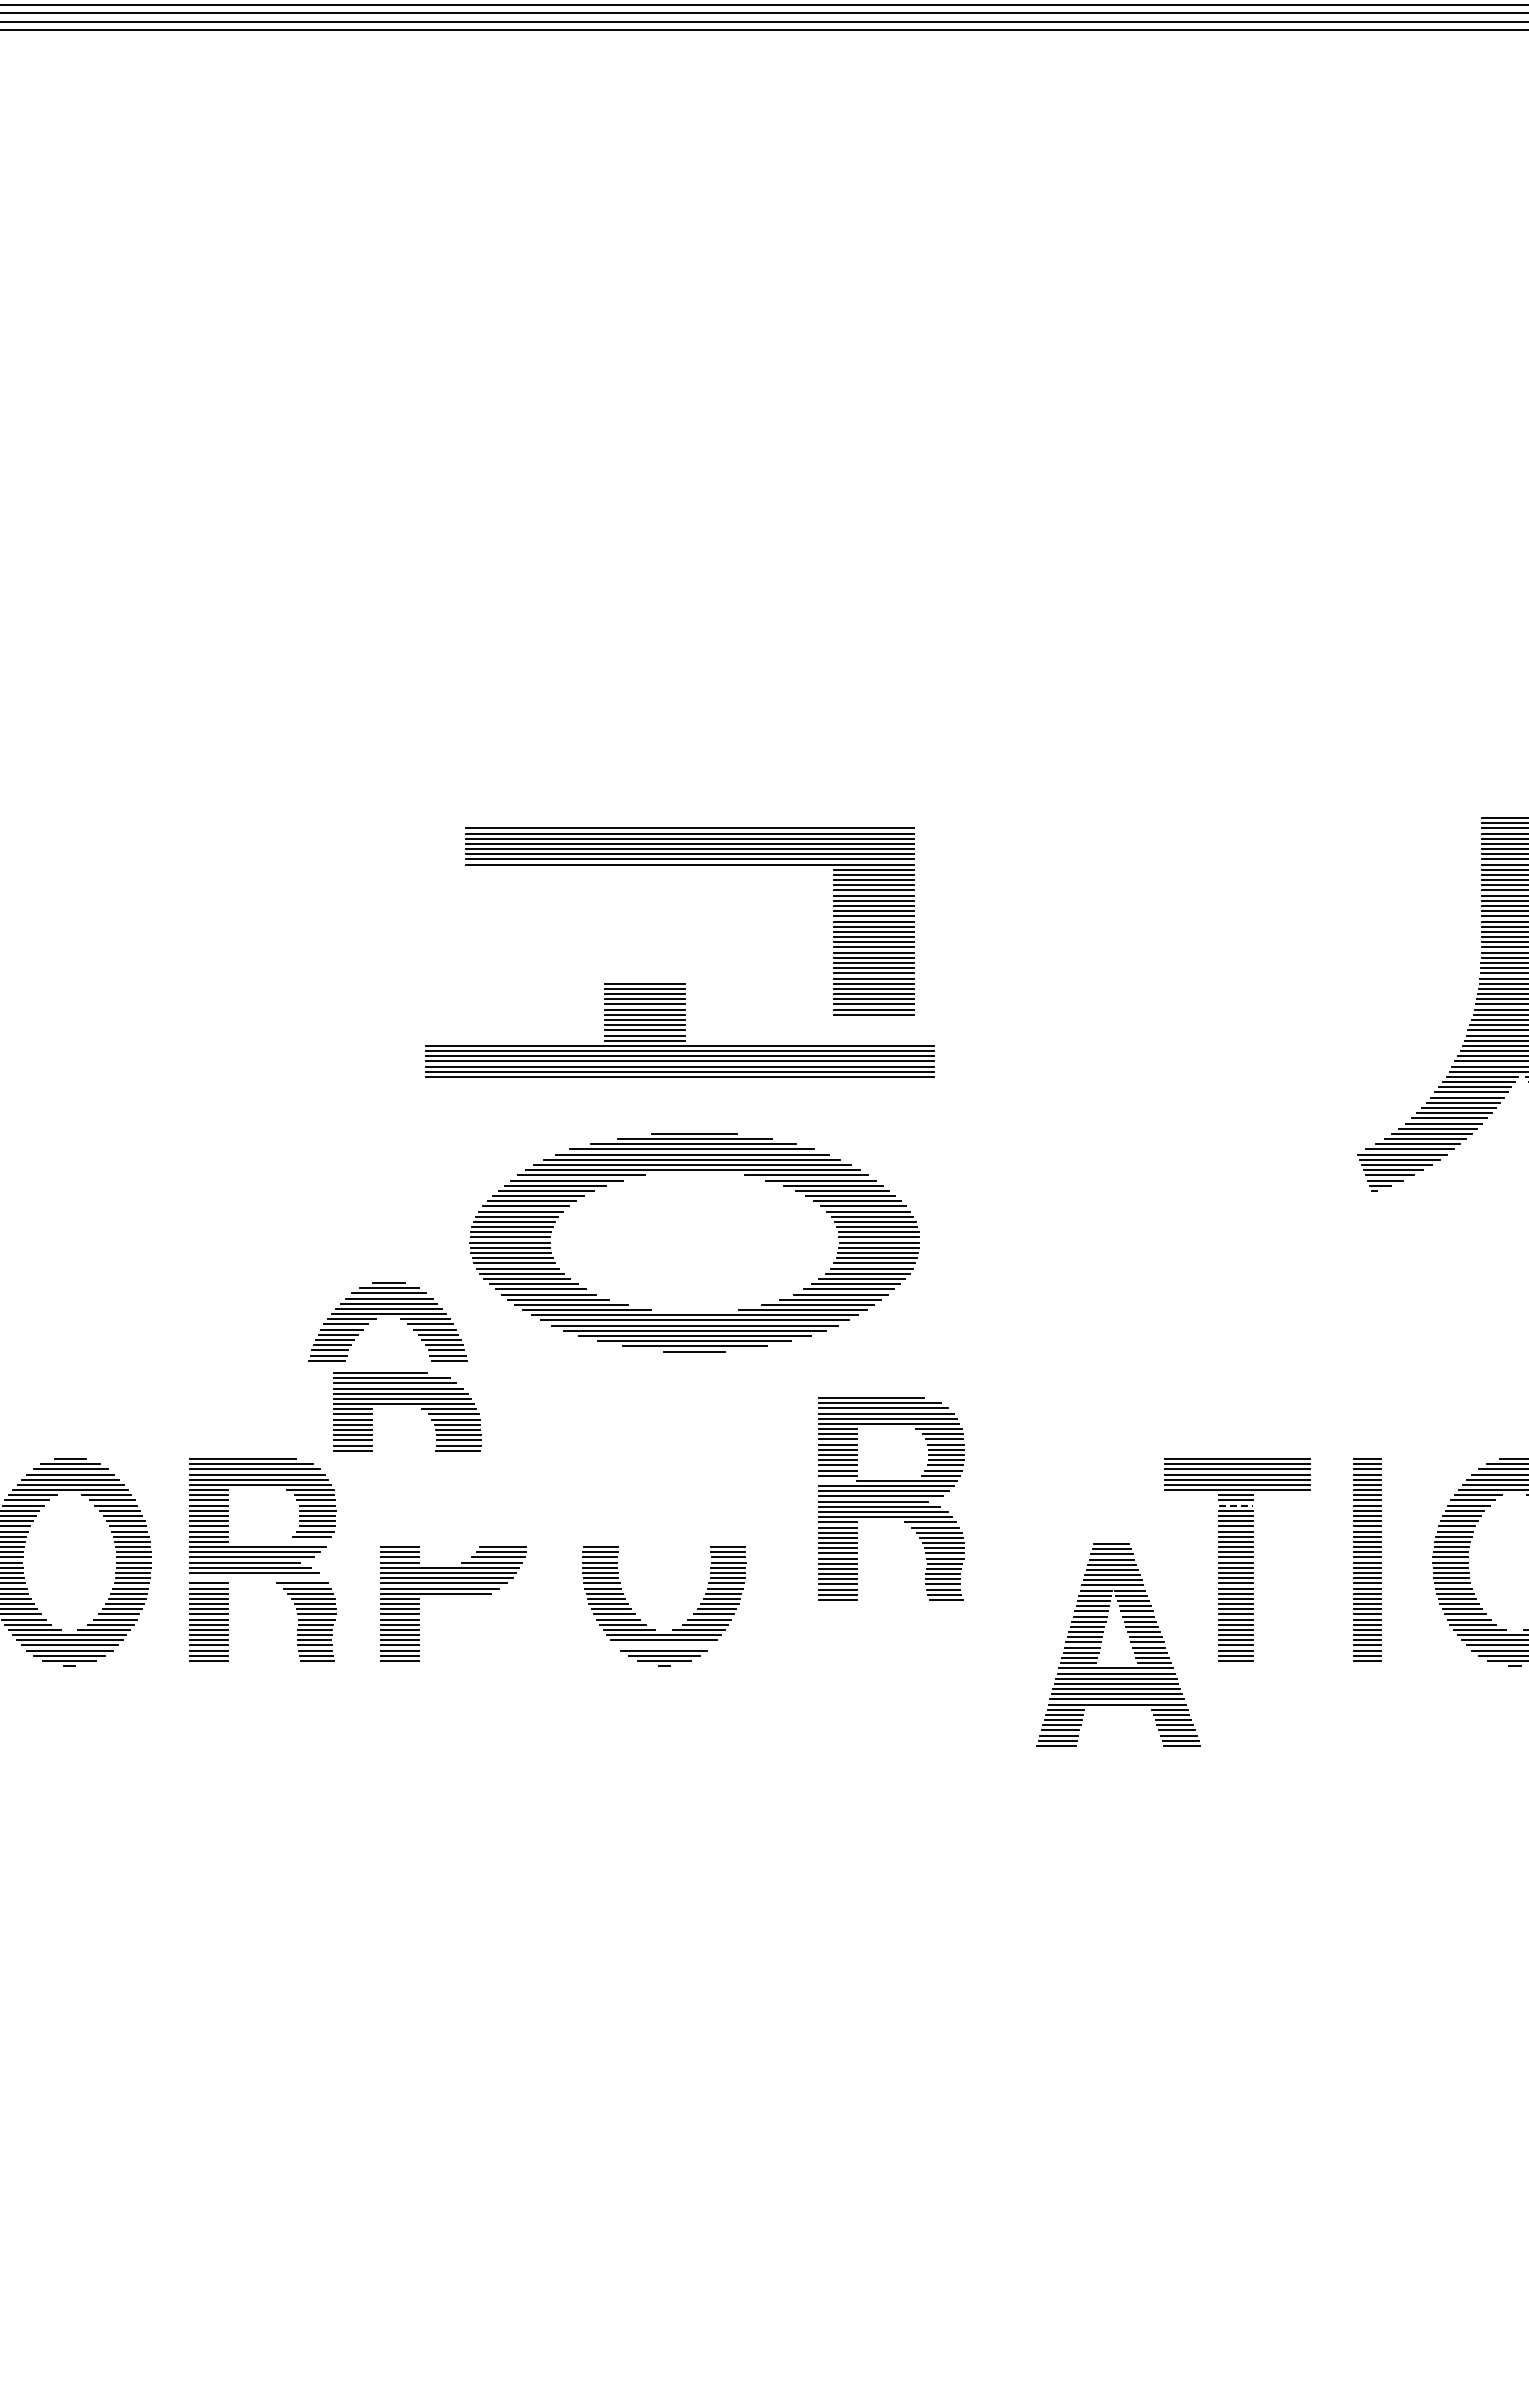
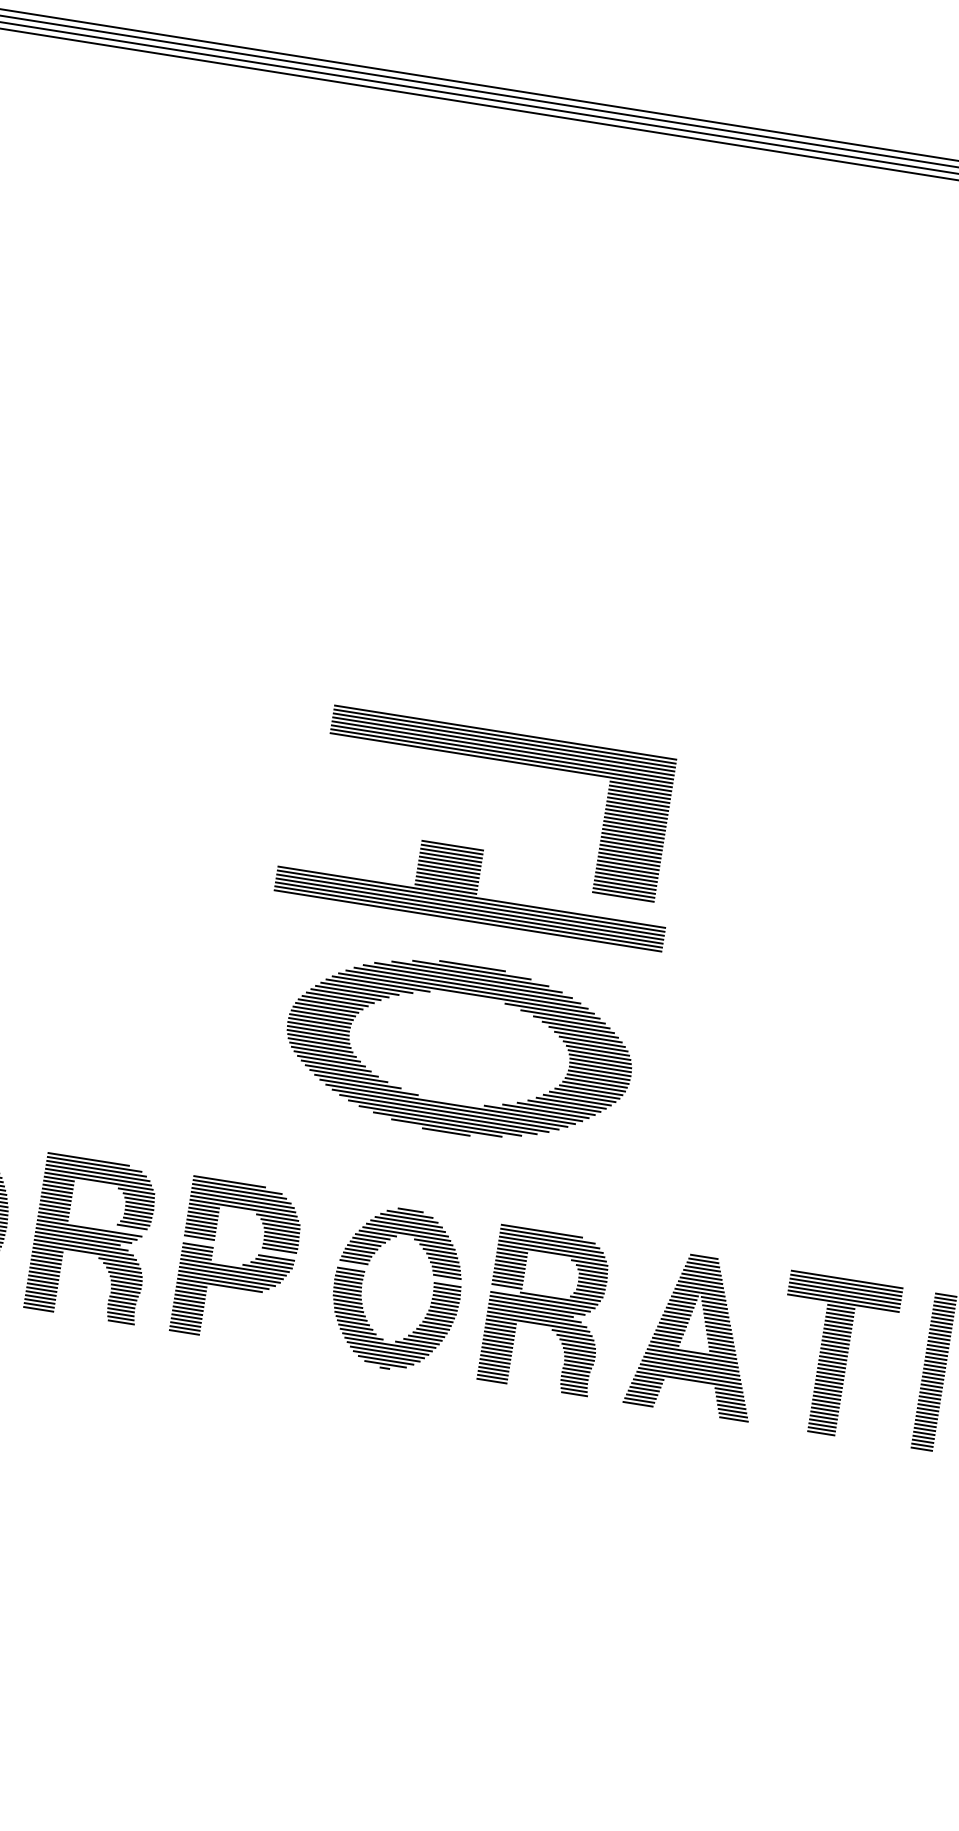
part: (387, 1314) -> (405, 1234), moved
part: (407, 1404) -> (246, 1208), moved
part: (891, 1498) -> (545, 1310), moved
line: (1236, 1505) -> (840, 1314), dashed -> solid
line: (256, 1578) -> (84, 1252), added
part: (1130, 1642) -> (706, 1334), moved
line: (664, 1645) -> (387, 1352), added

